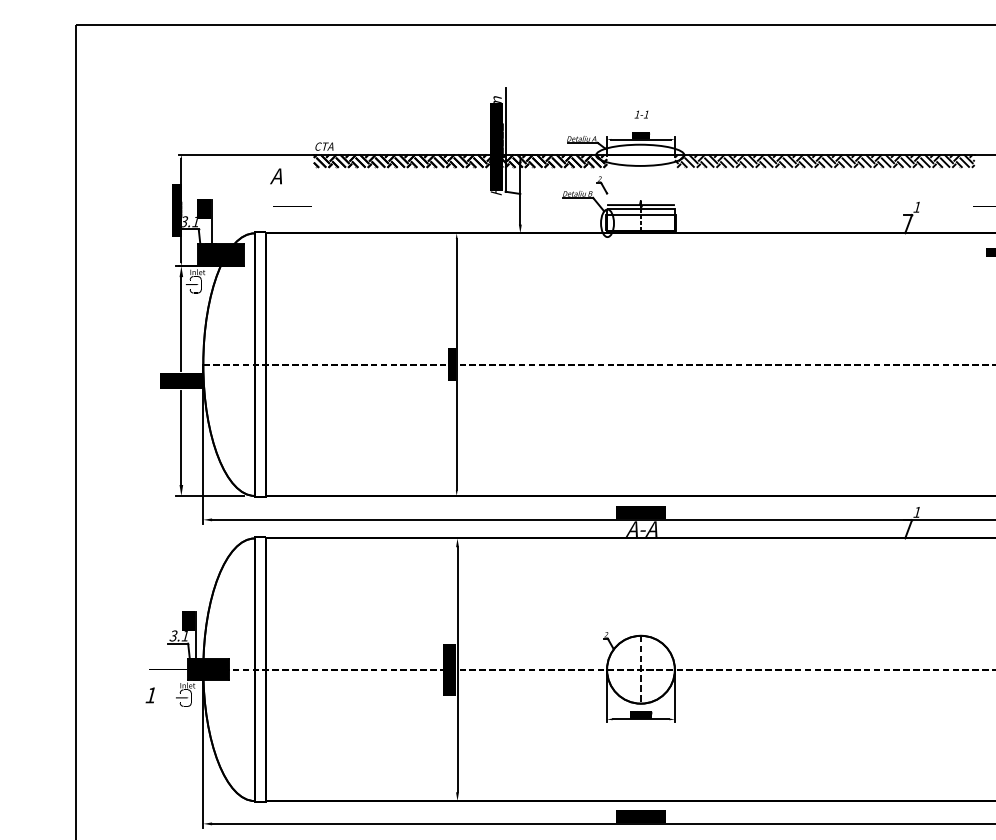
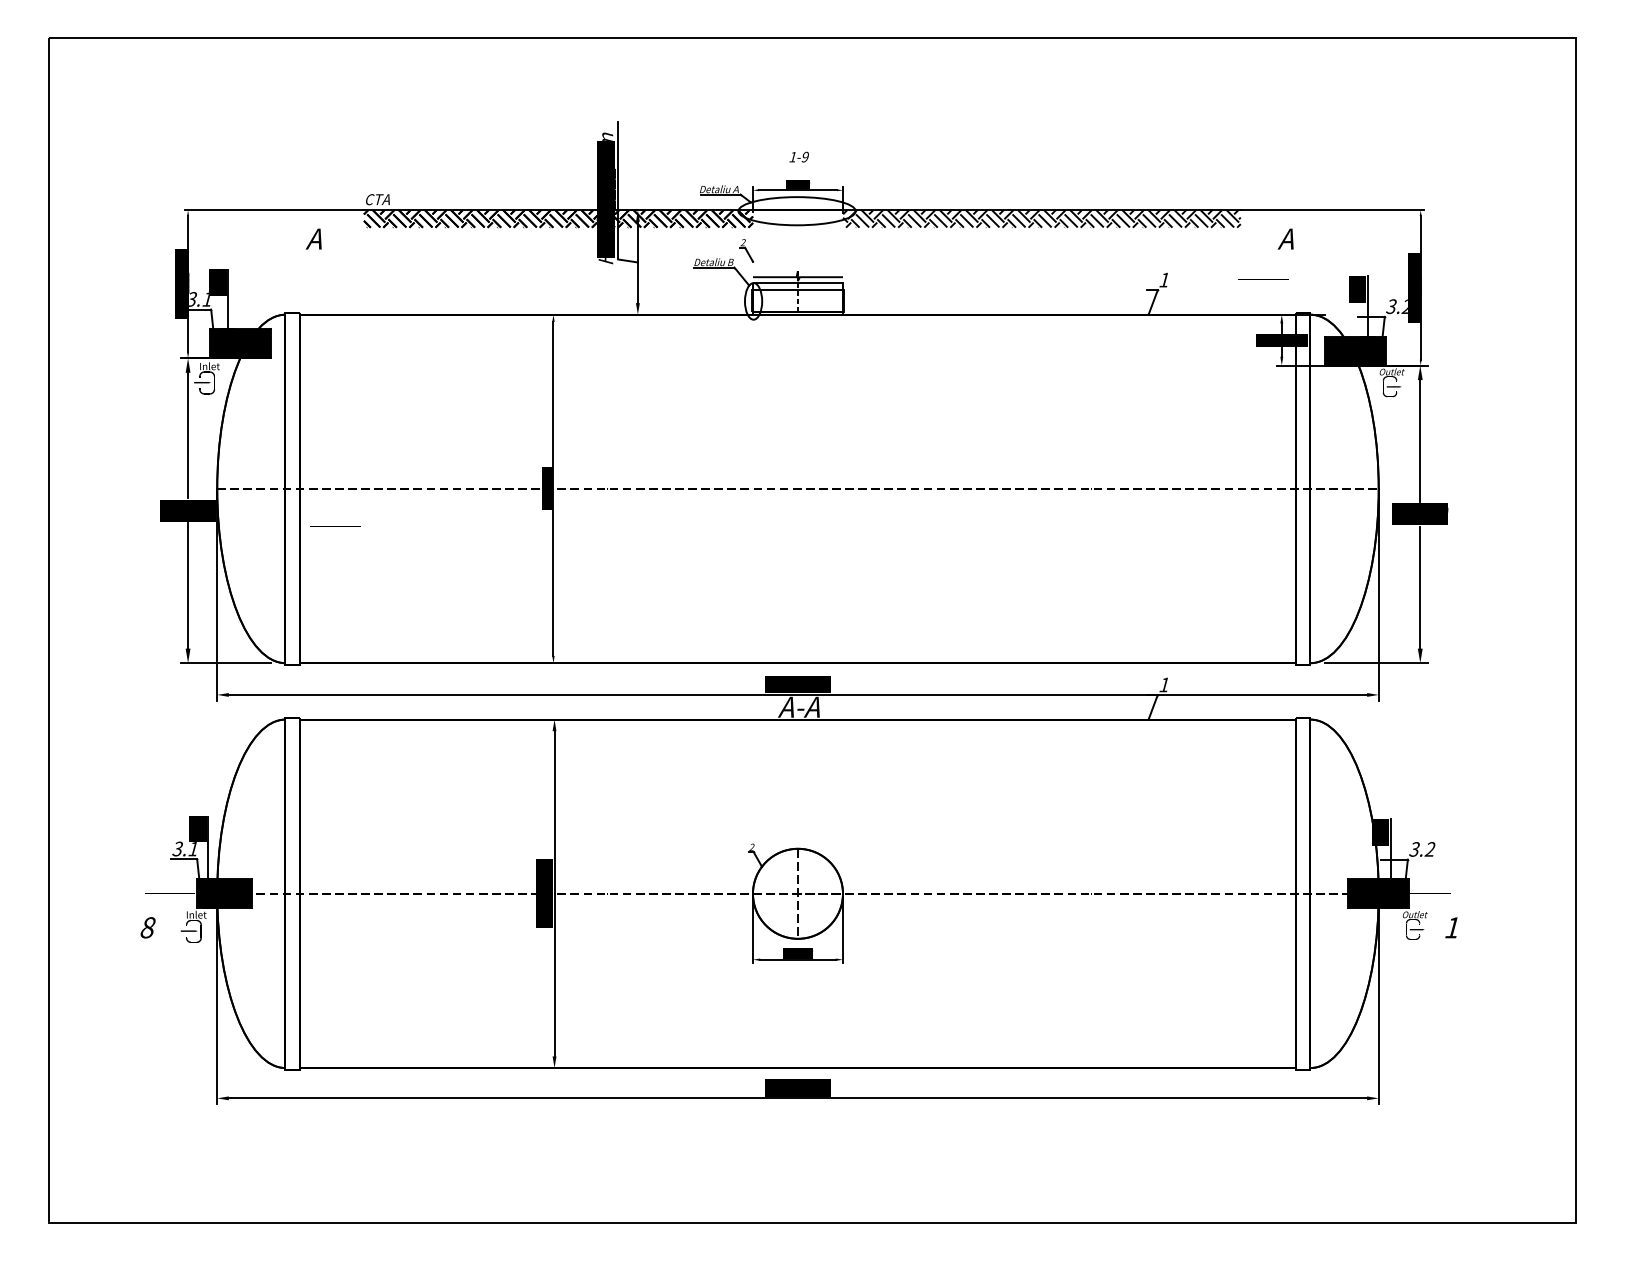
text: (645, 114) -> (804, 156), 1-1 -> 1-9
line: (292, 206) -> (335, 526), moved
text: (150, 695) -> (147, 927), 1 -> 8

